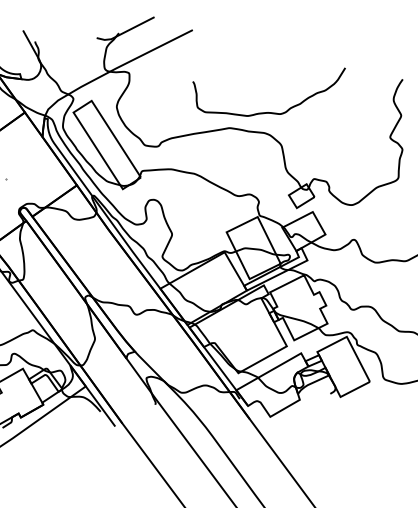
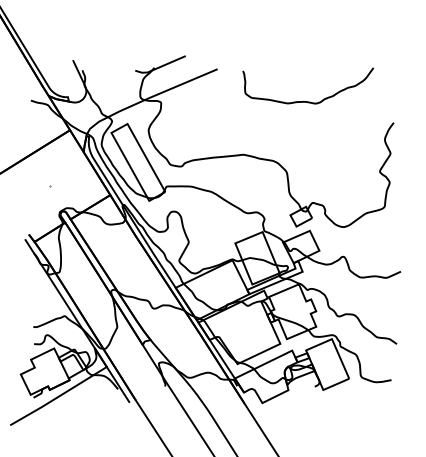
curve: (271, 112) -> (308, 101), moved

